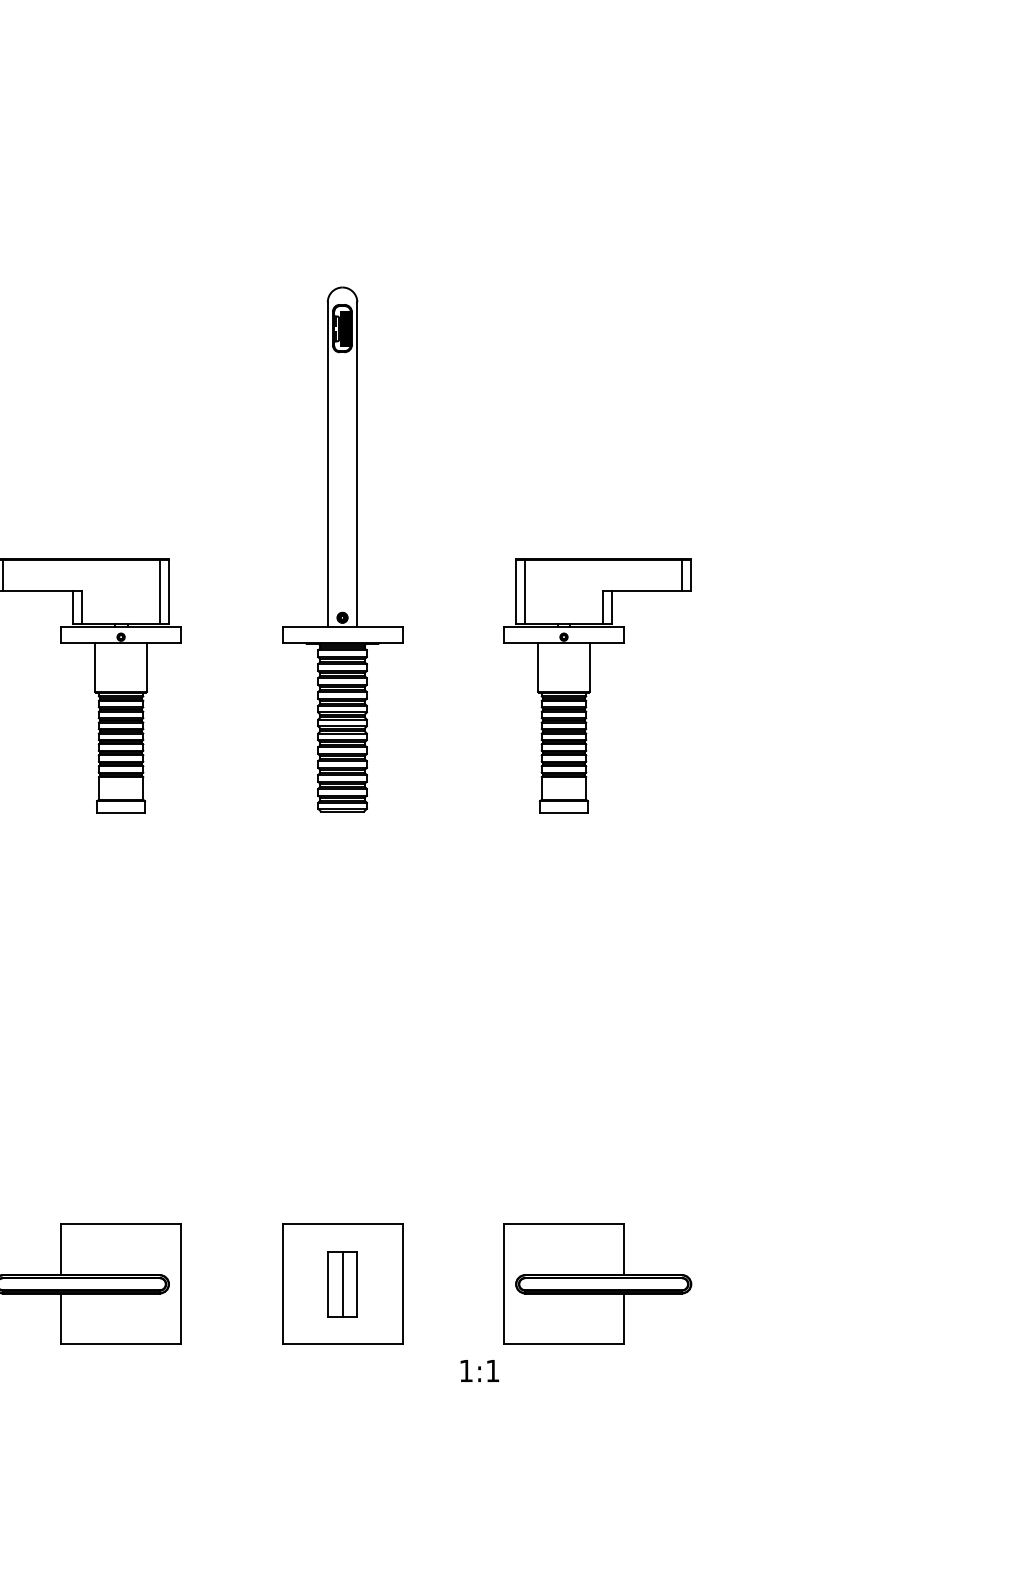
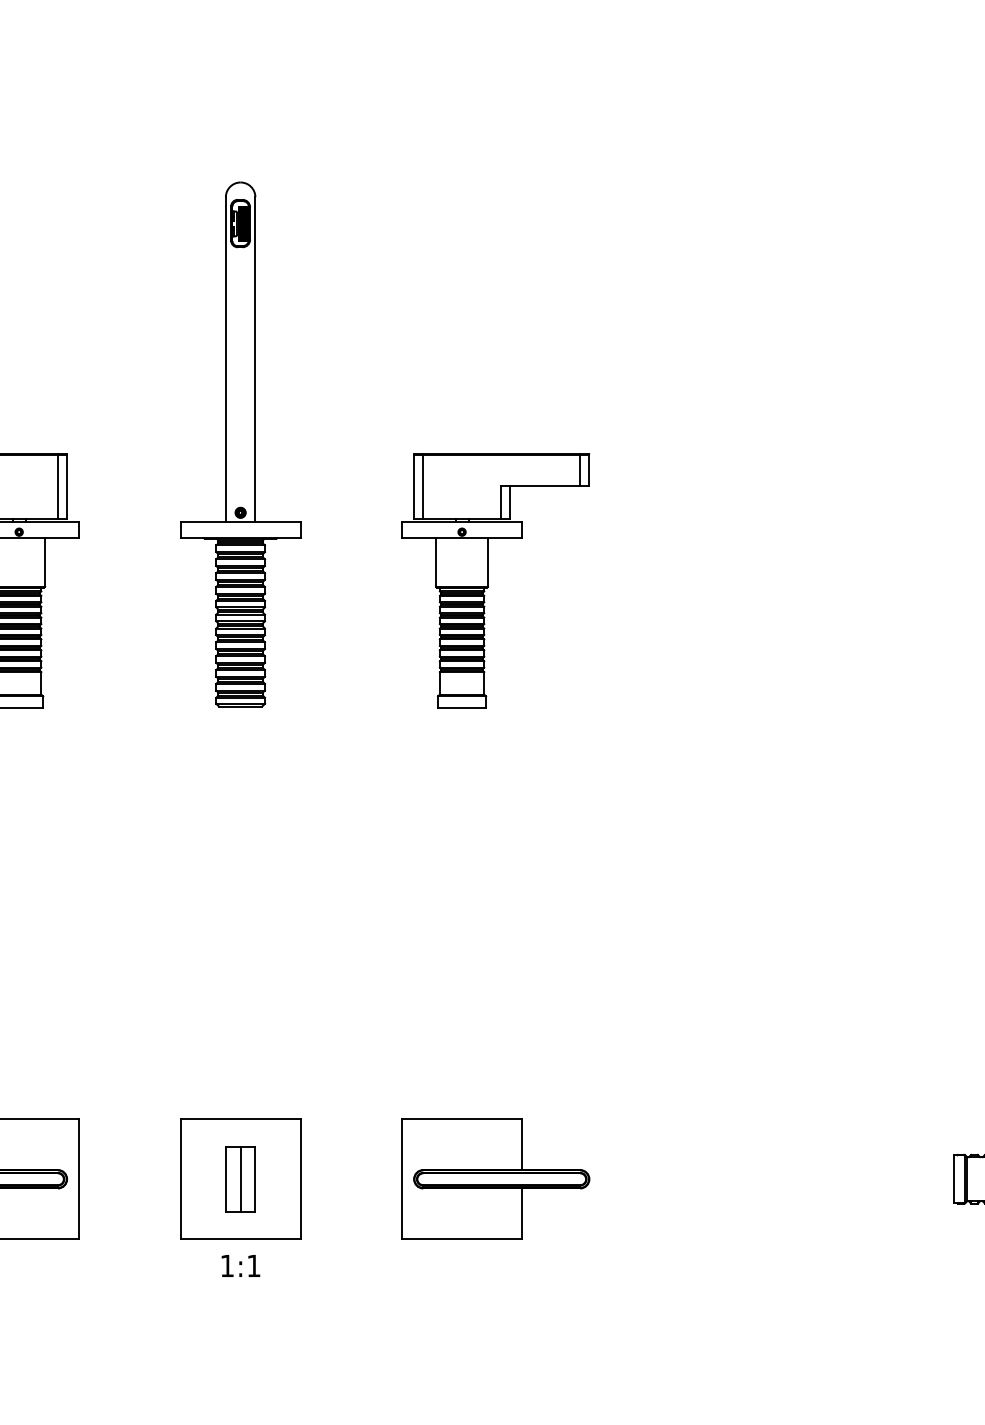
text: (479, 1370) -> (240, 1265), moved

